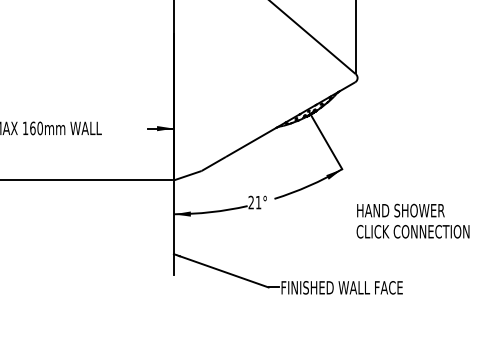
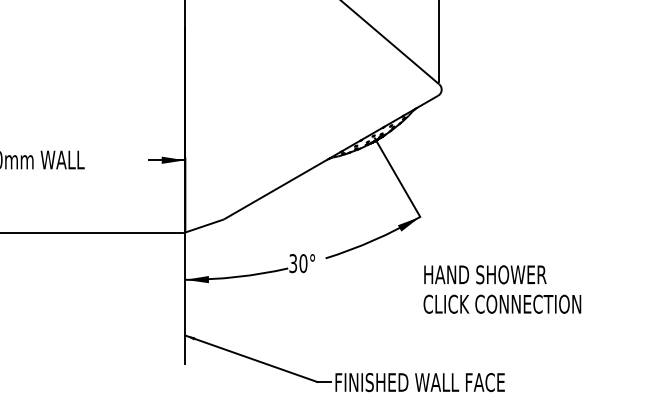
text: (254, 202) -> (297, 263), 21° -> 30°
text: (412, 220) -> (501, 288), moved

